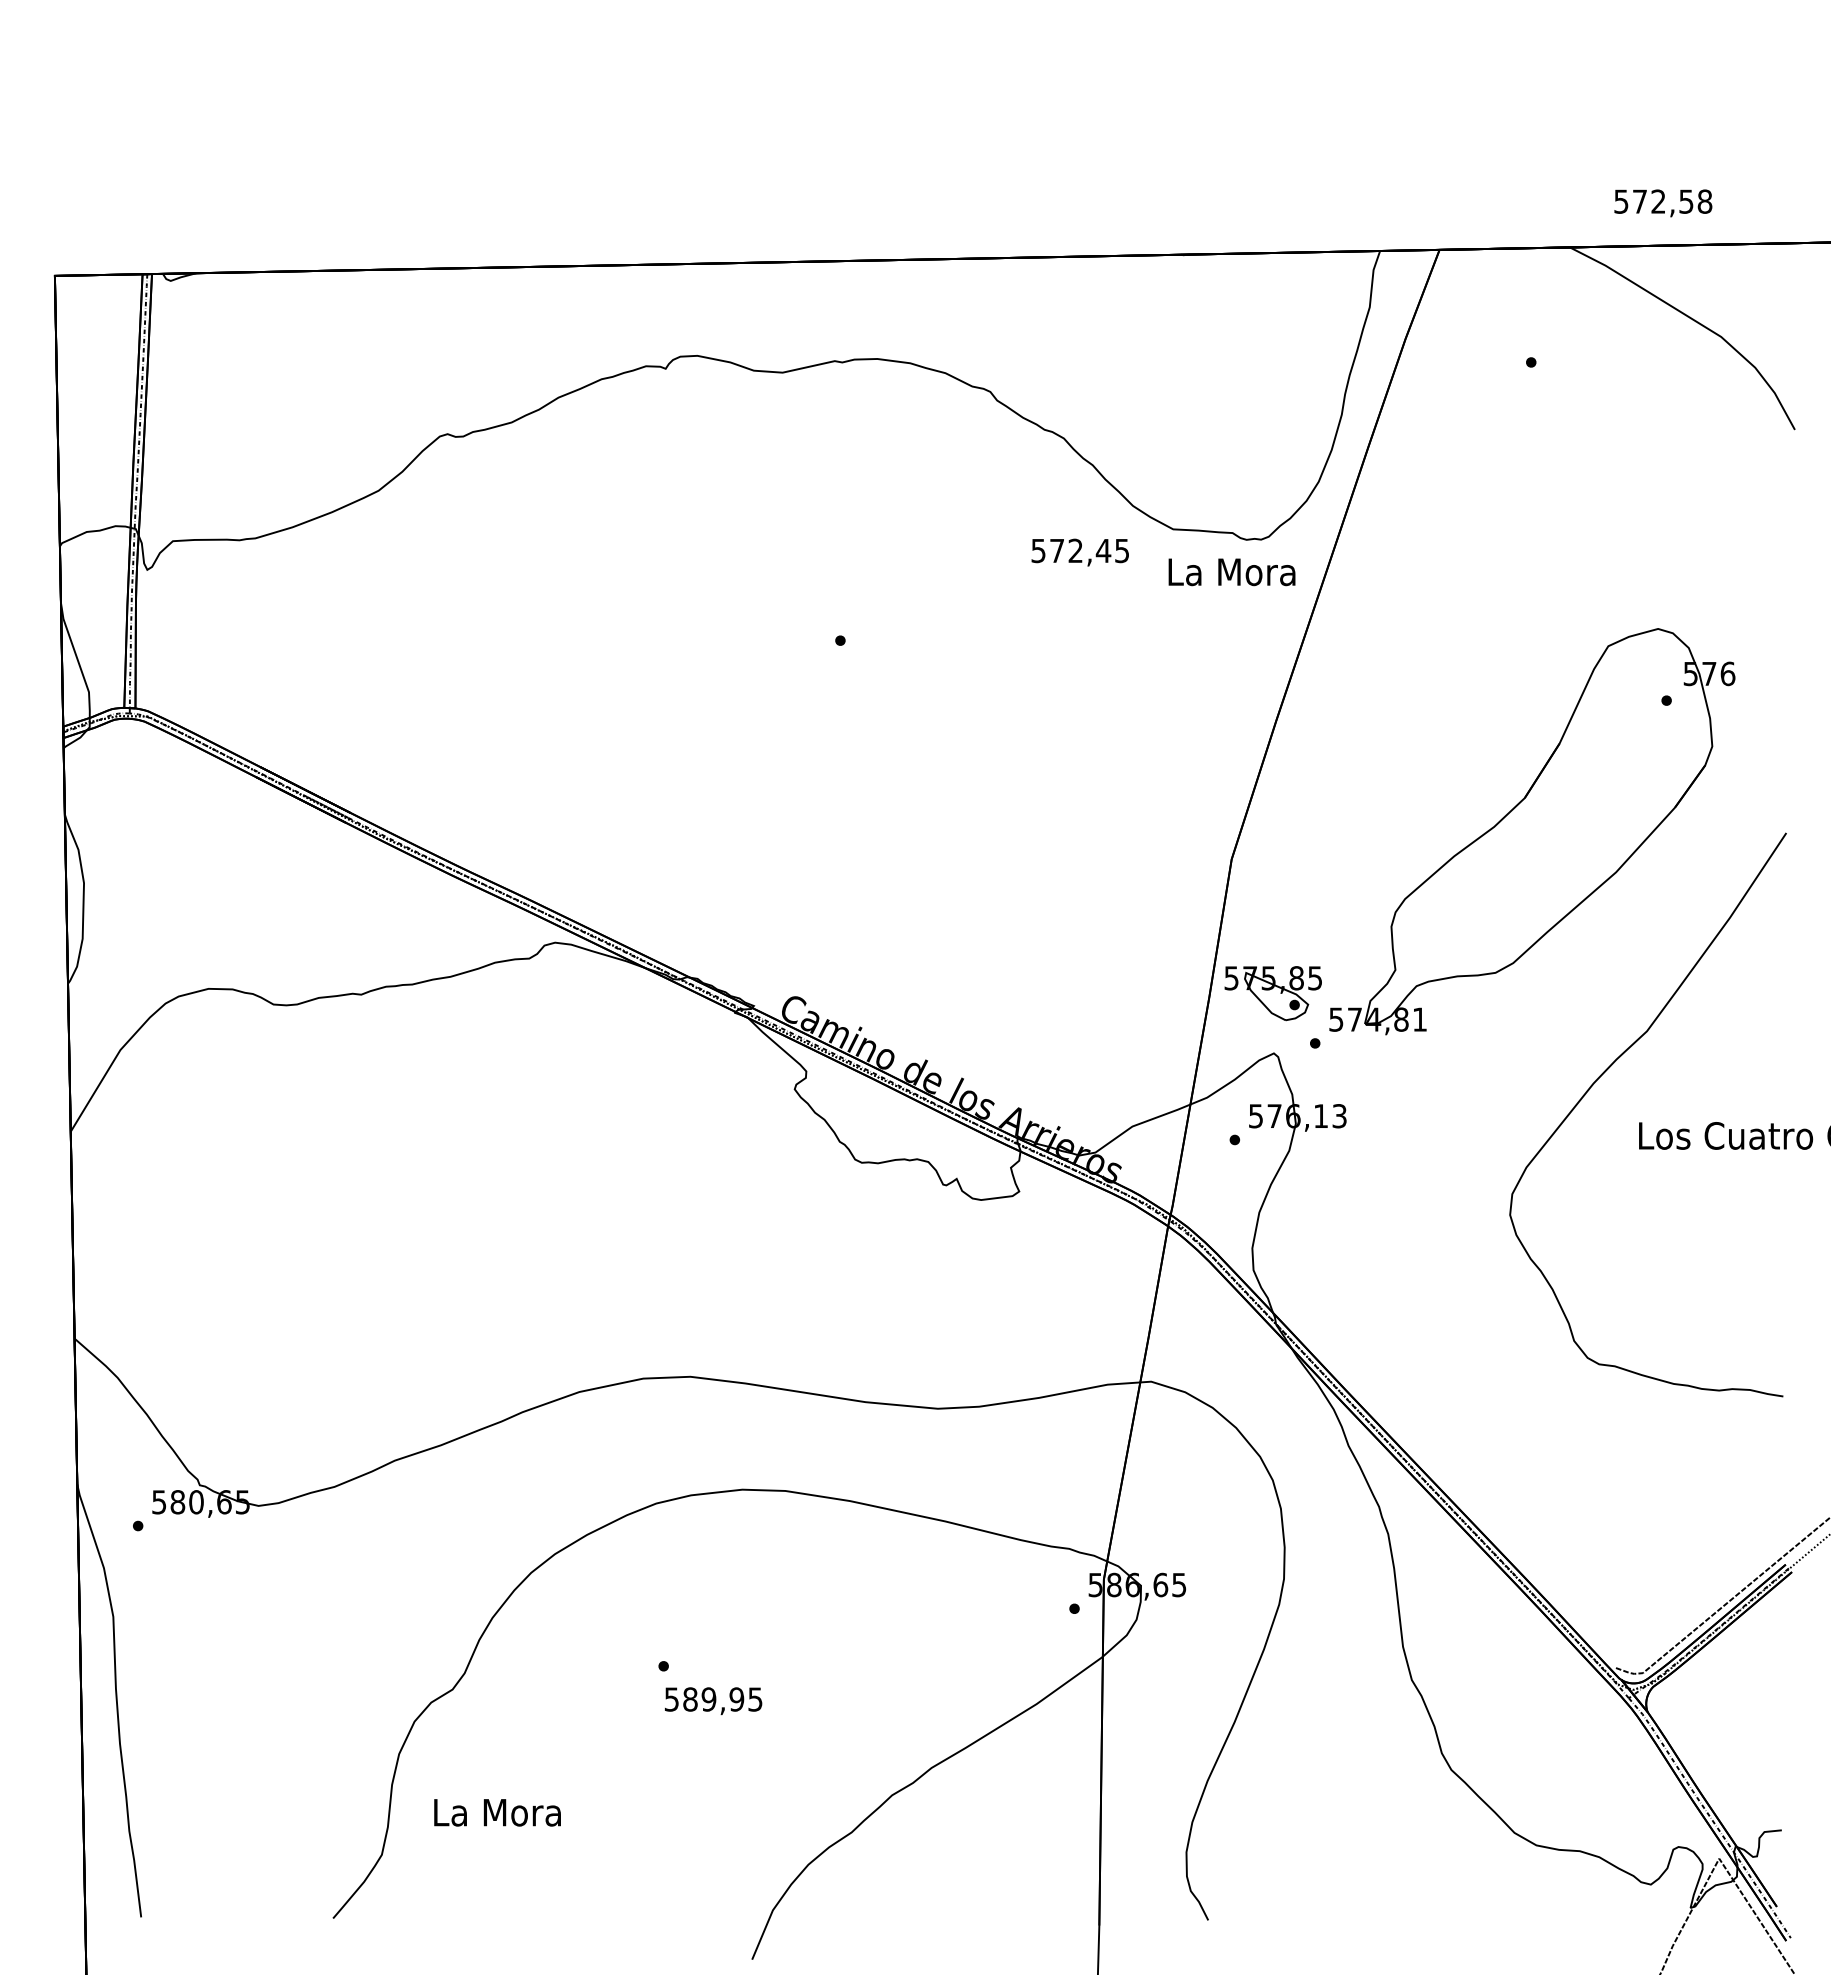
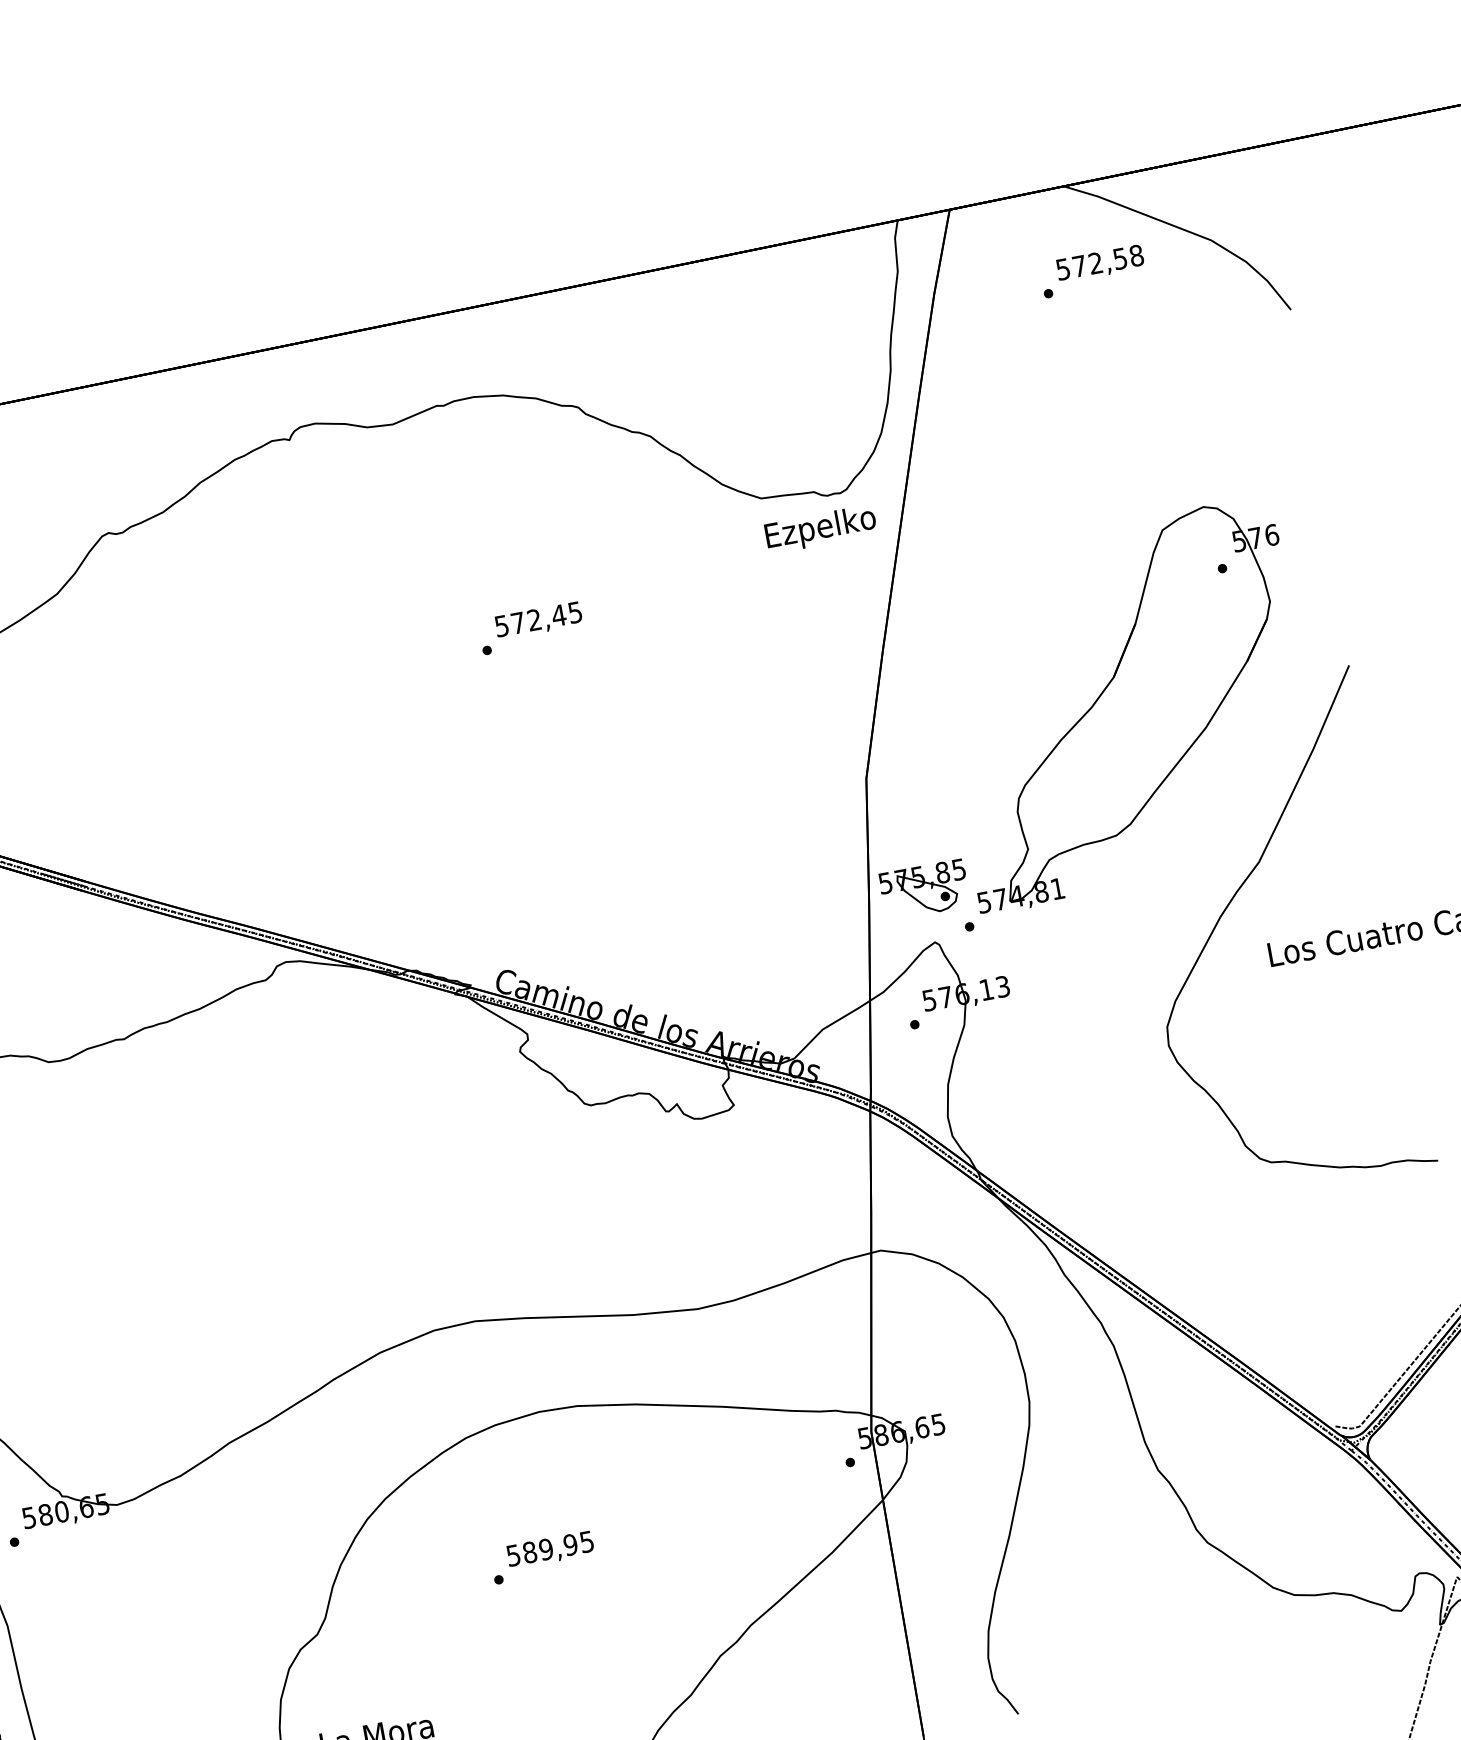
text: (1663, 203) -> (1100, 264), moved
text: (1079, 552) -> (538, 620), moved
text: (1231, 575) -> (819, 529), La Mora -> Ezpelko
text: (713, 1701) -> (550, 1550), moved

